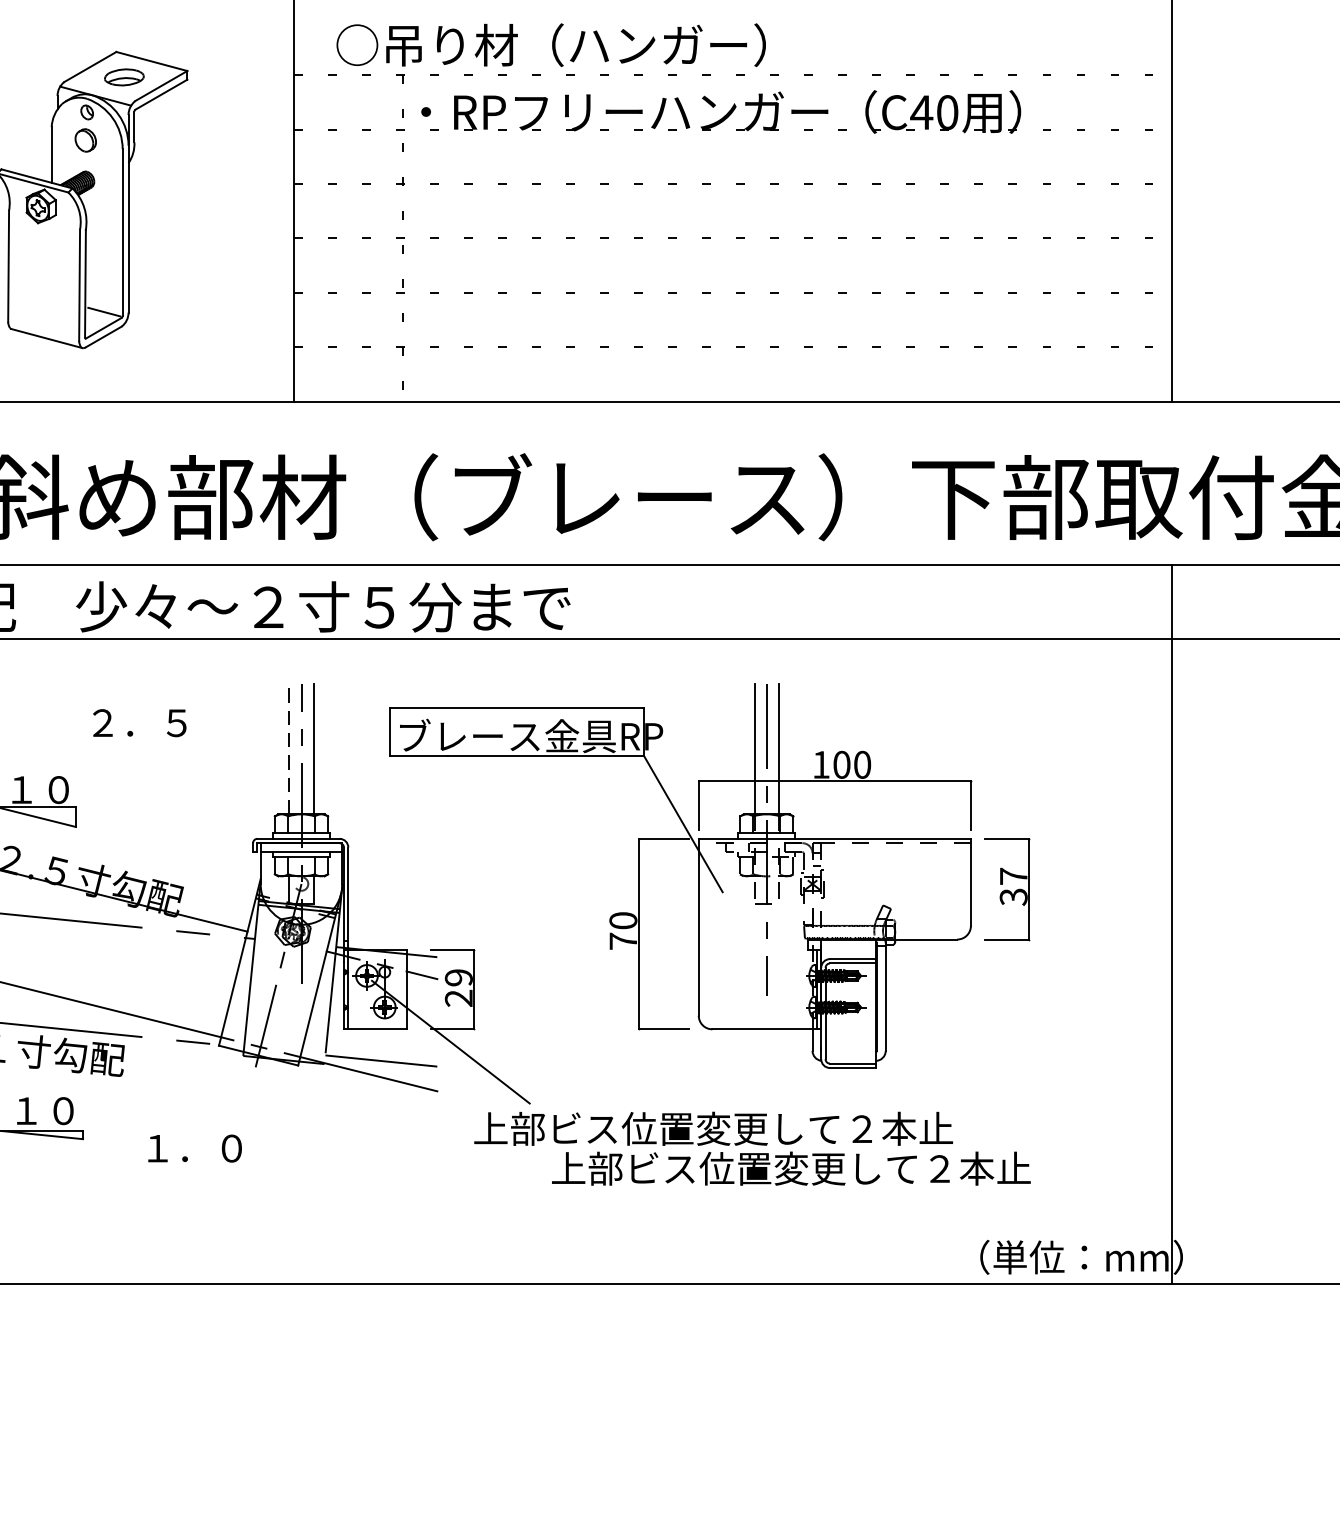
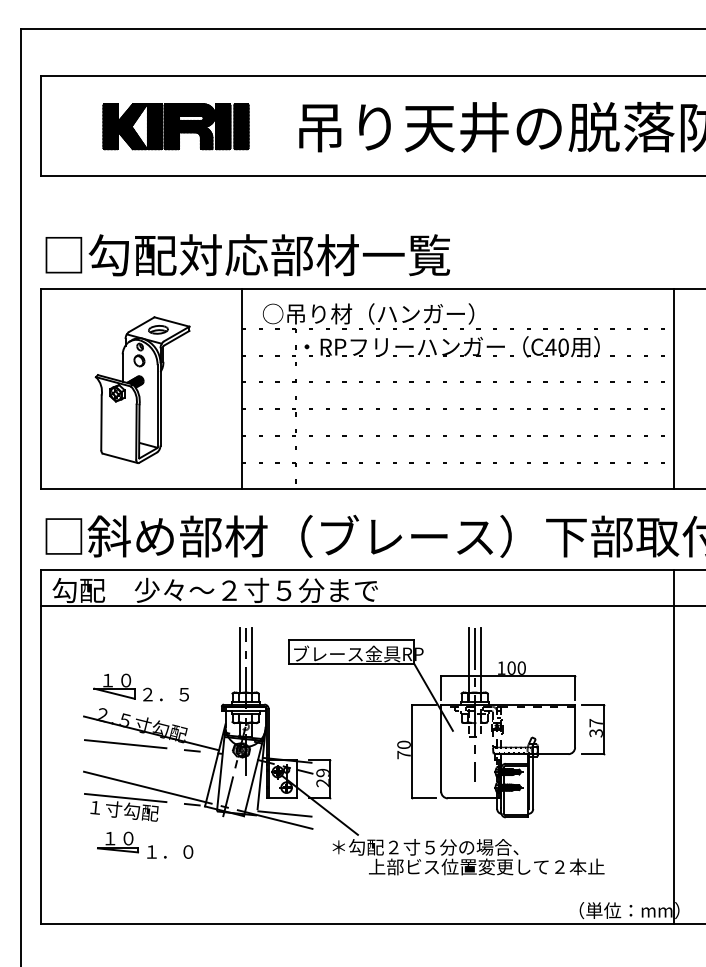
text: (138, 722) -> (165, 694), moved
line: (289, 747) -> (239, 659), dashed -> solid
text: (713, 1129) -> (448, 847), 上部ビス位置変更して２本止 -> ＊勾配２寸５分の場合、
text: (195, 1147) -> (170, 851), moved

